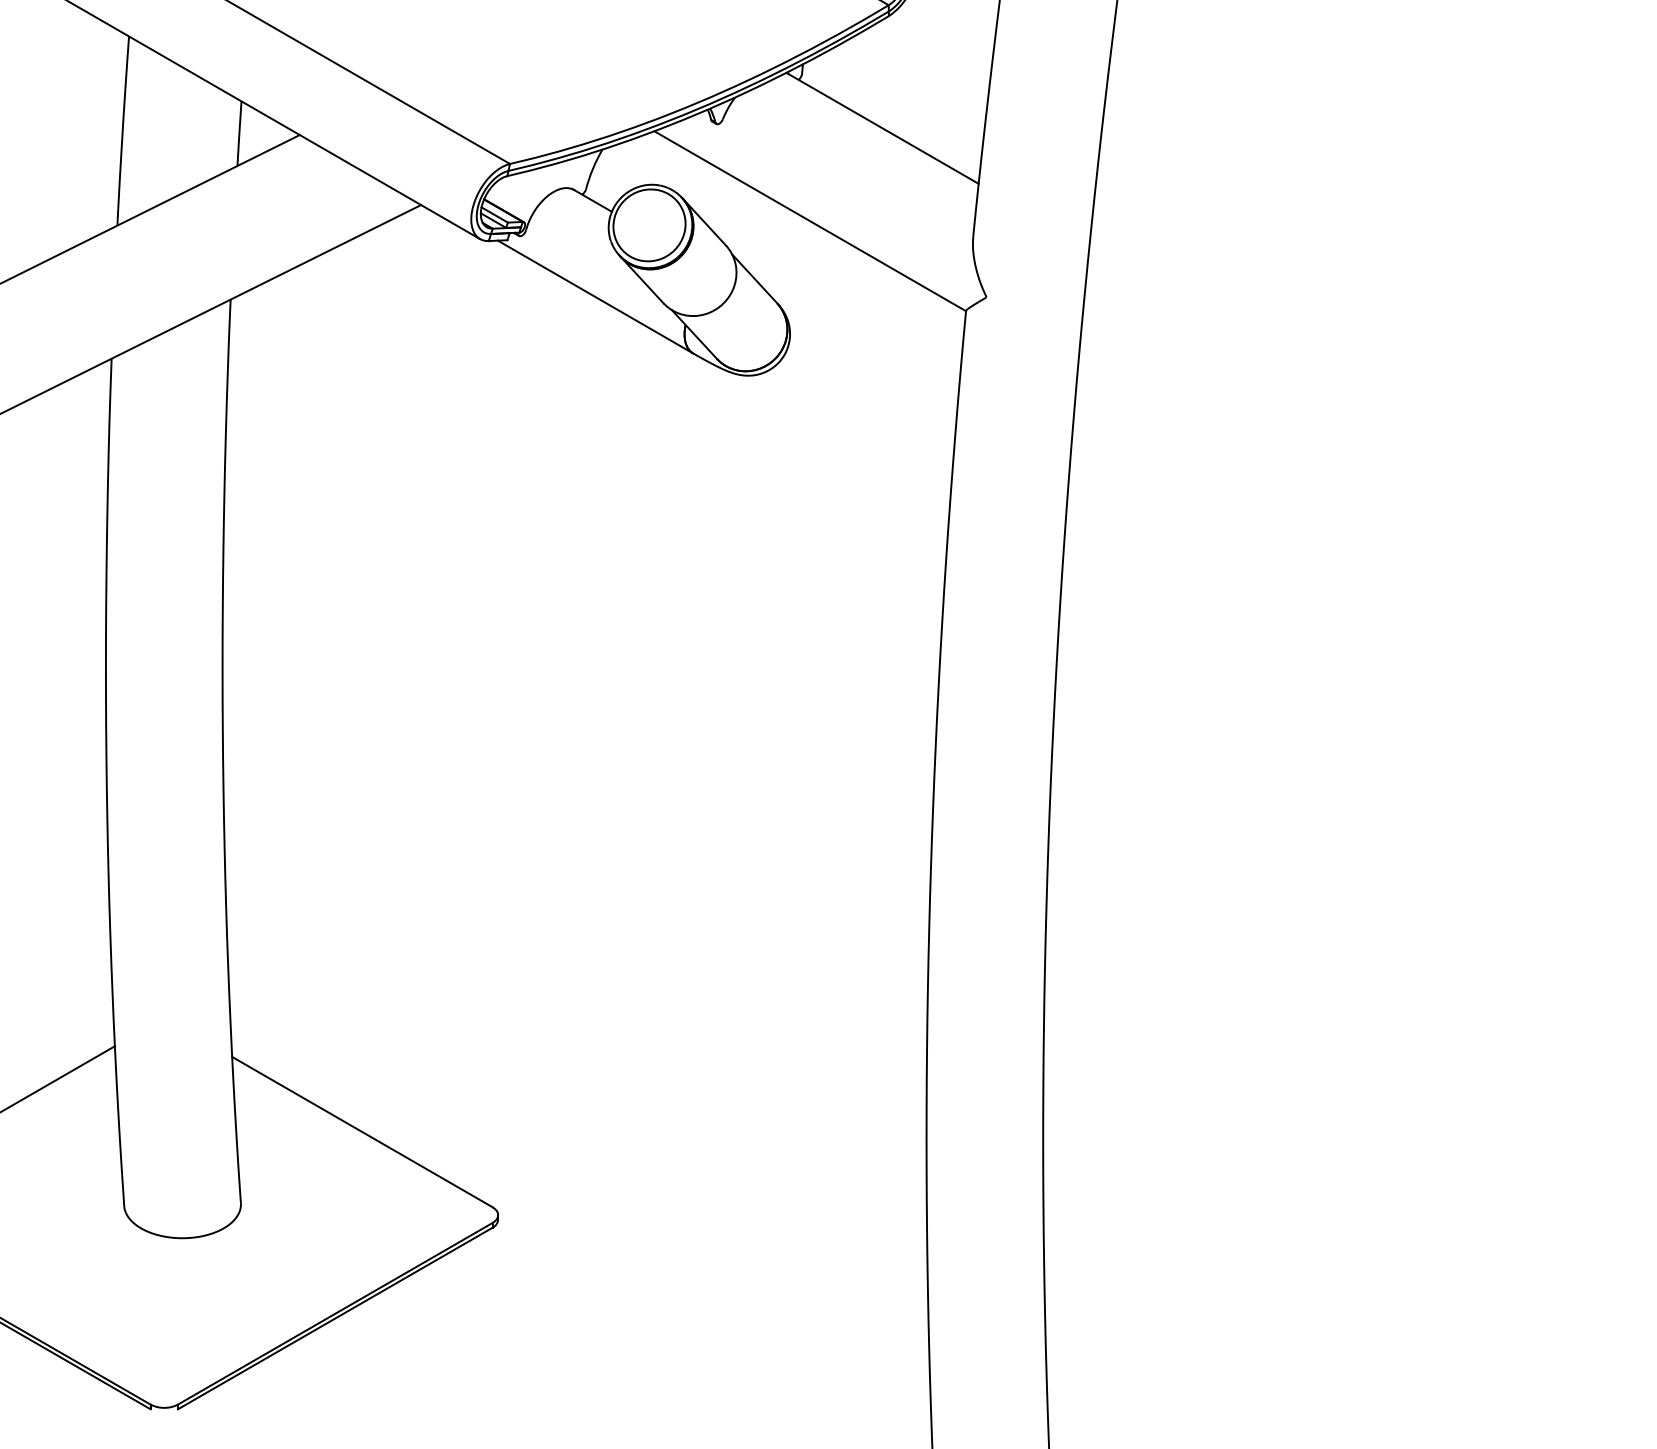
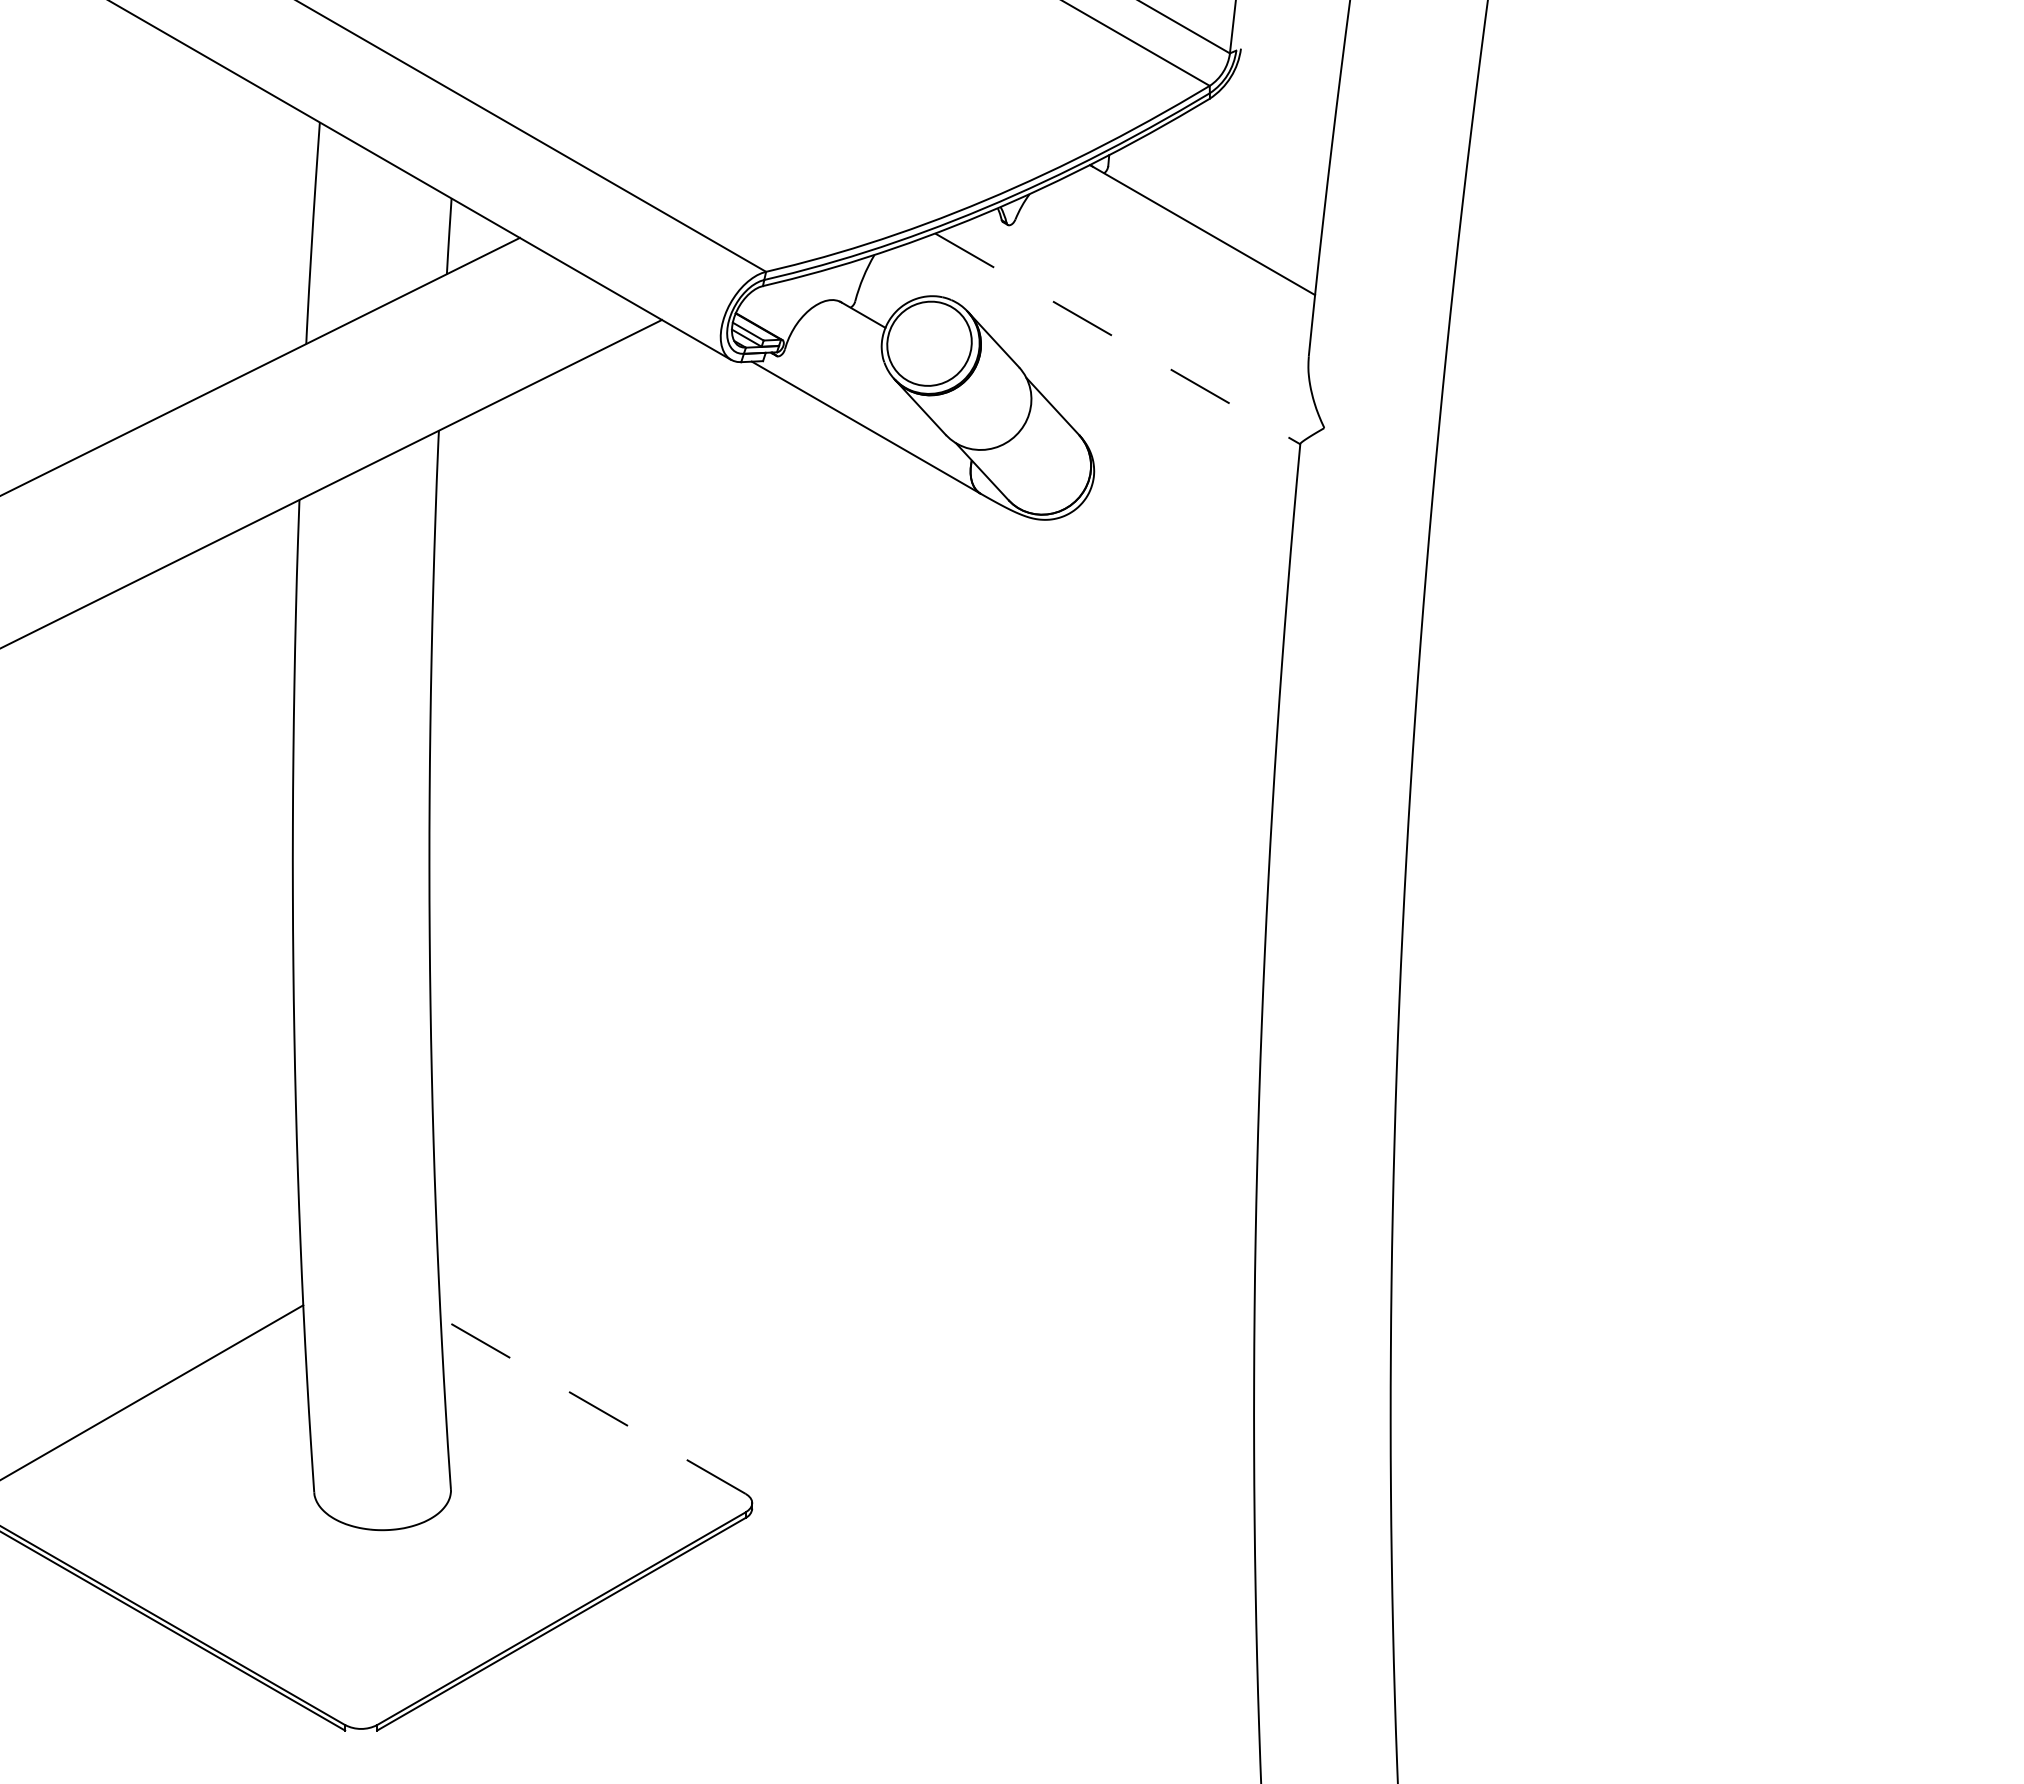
line: (809, 220) -> (1117, 338), solid -> dashed
line: (361, 1131) -> (592, 1405), solid -> dashed

